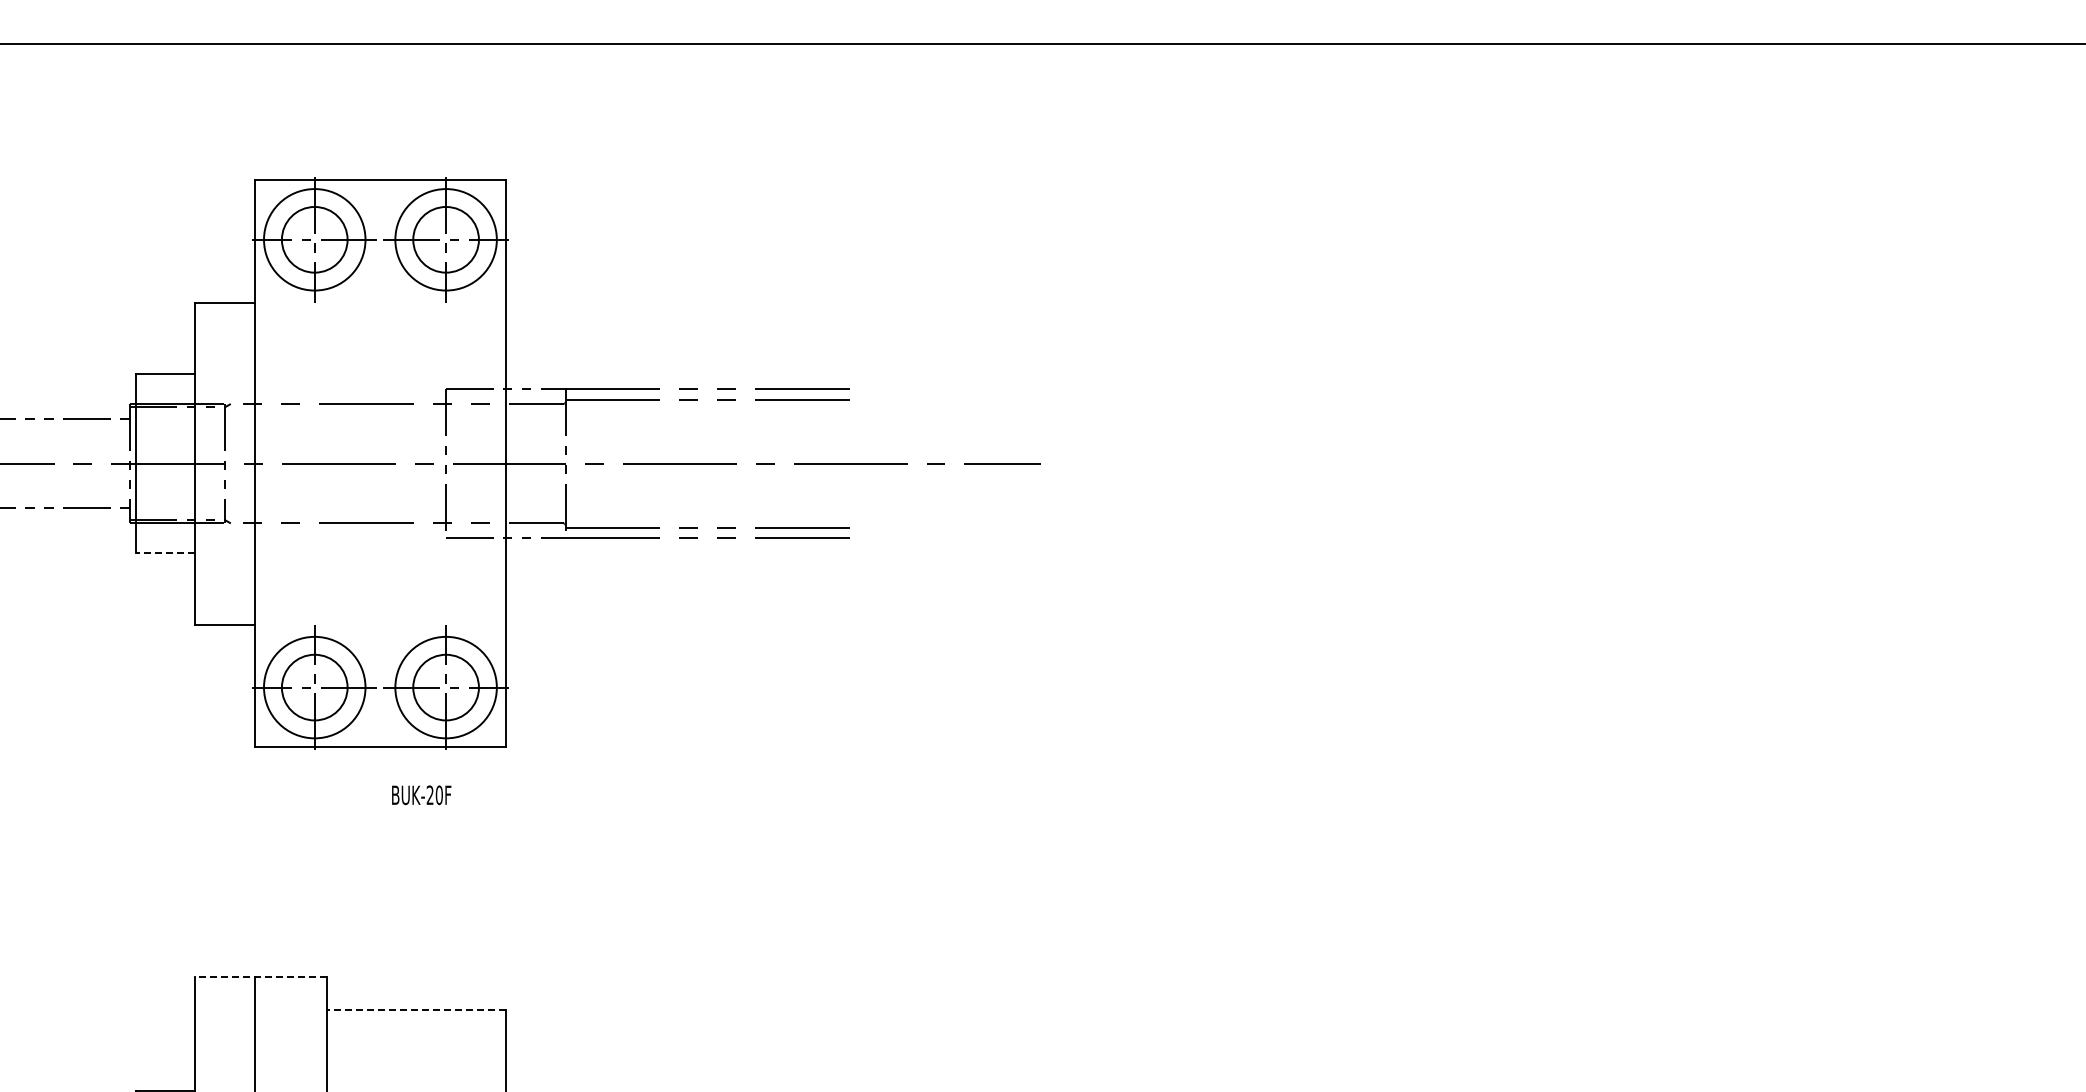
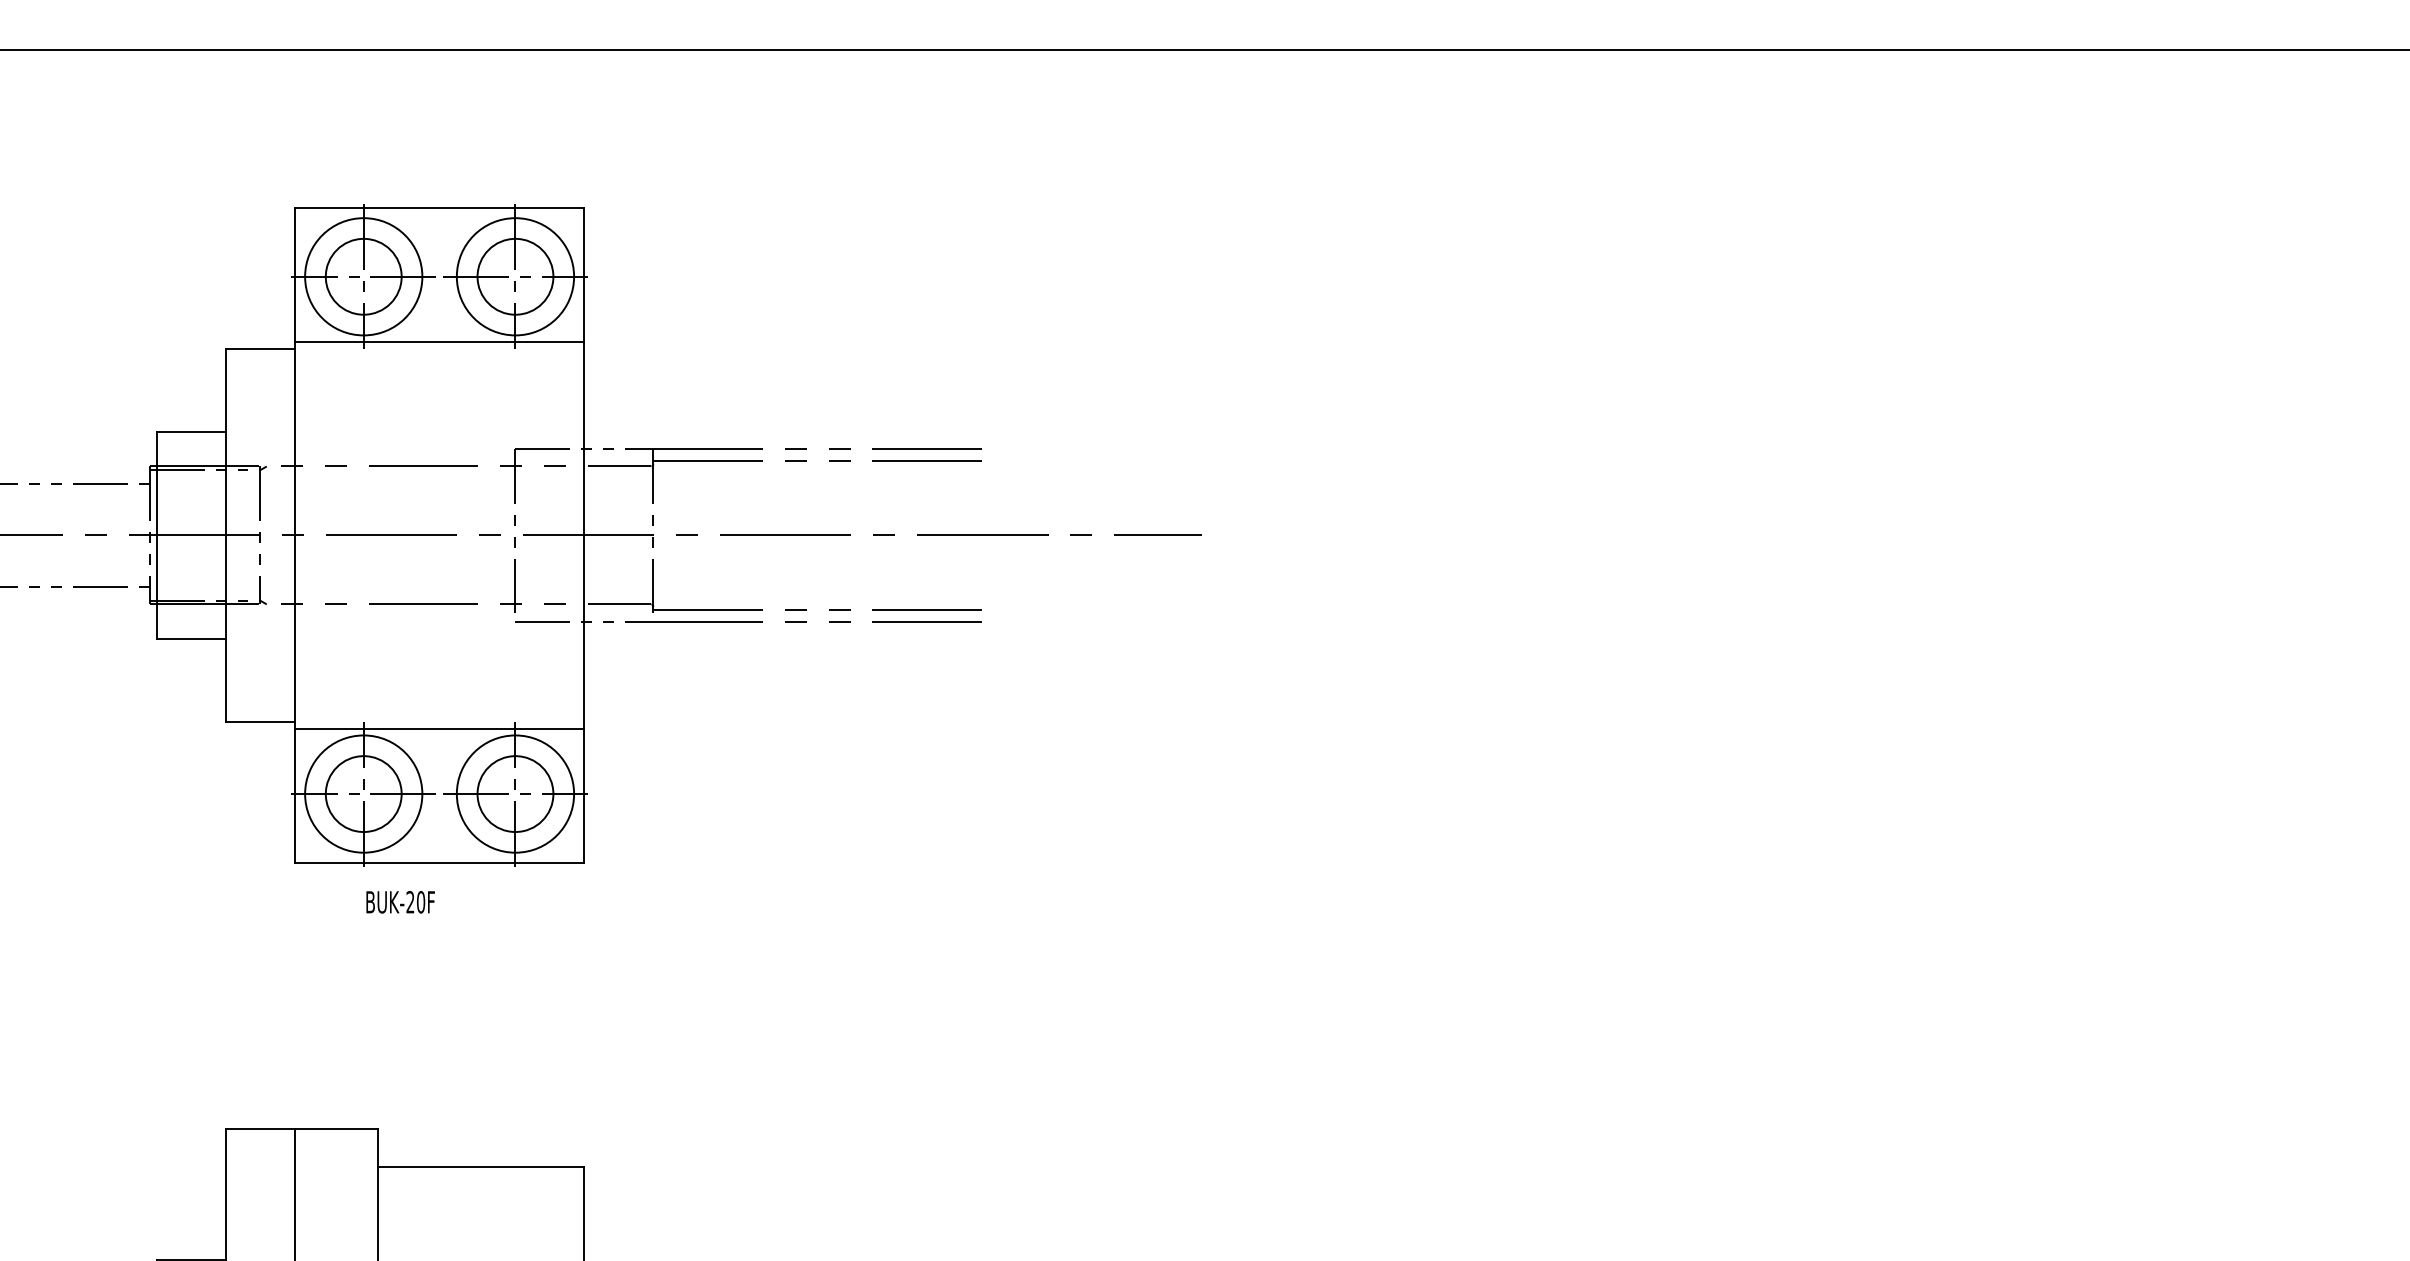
line: (380, 296) -> (439, 342), added
line: (165, 553) -> (191, 639), dashed -> solid
line: (380, 630) -> (439, 728), added
text: (421, 795) -> (400, 902), moved
line: (261, 977) -> (302, 1128), dashed -> solid
line: (416, 1010) -> (481, 1167), dashed -> solid

